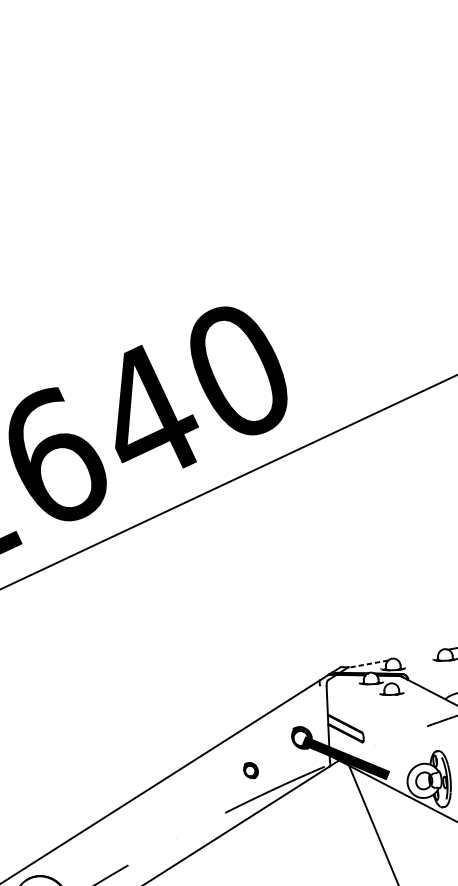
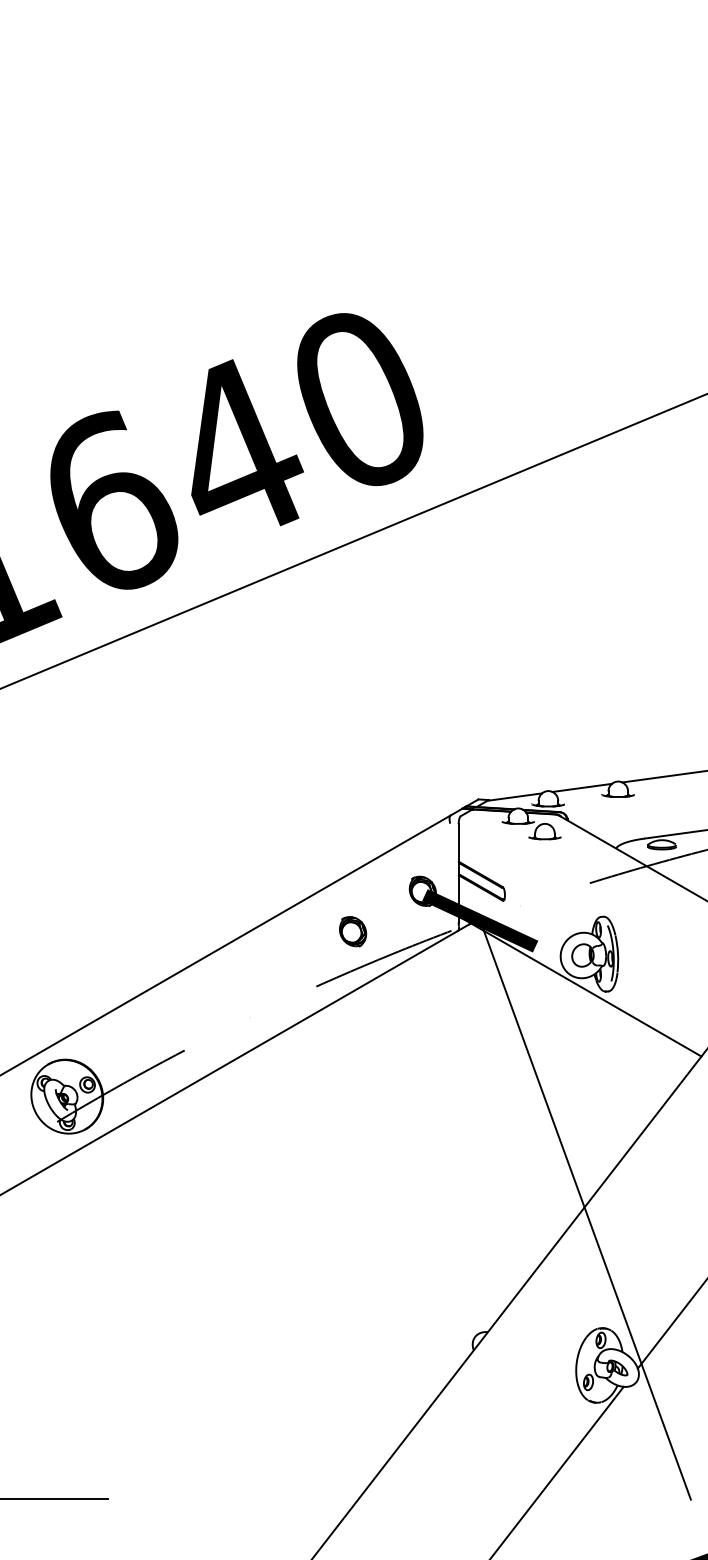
line: (417, 654) -> (581, 787), added
line: (367, 664) -> (514, 797), dashed -> solid
part: (251, 770) -> (353, 931), size x1.43

